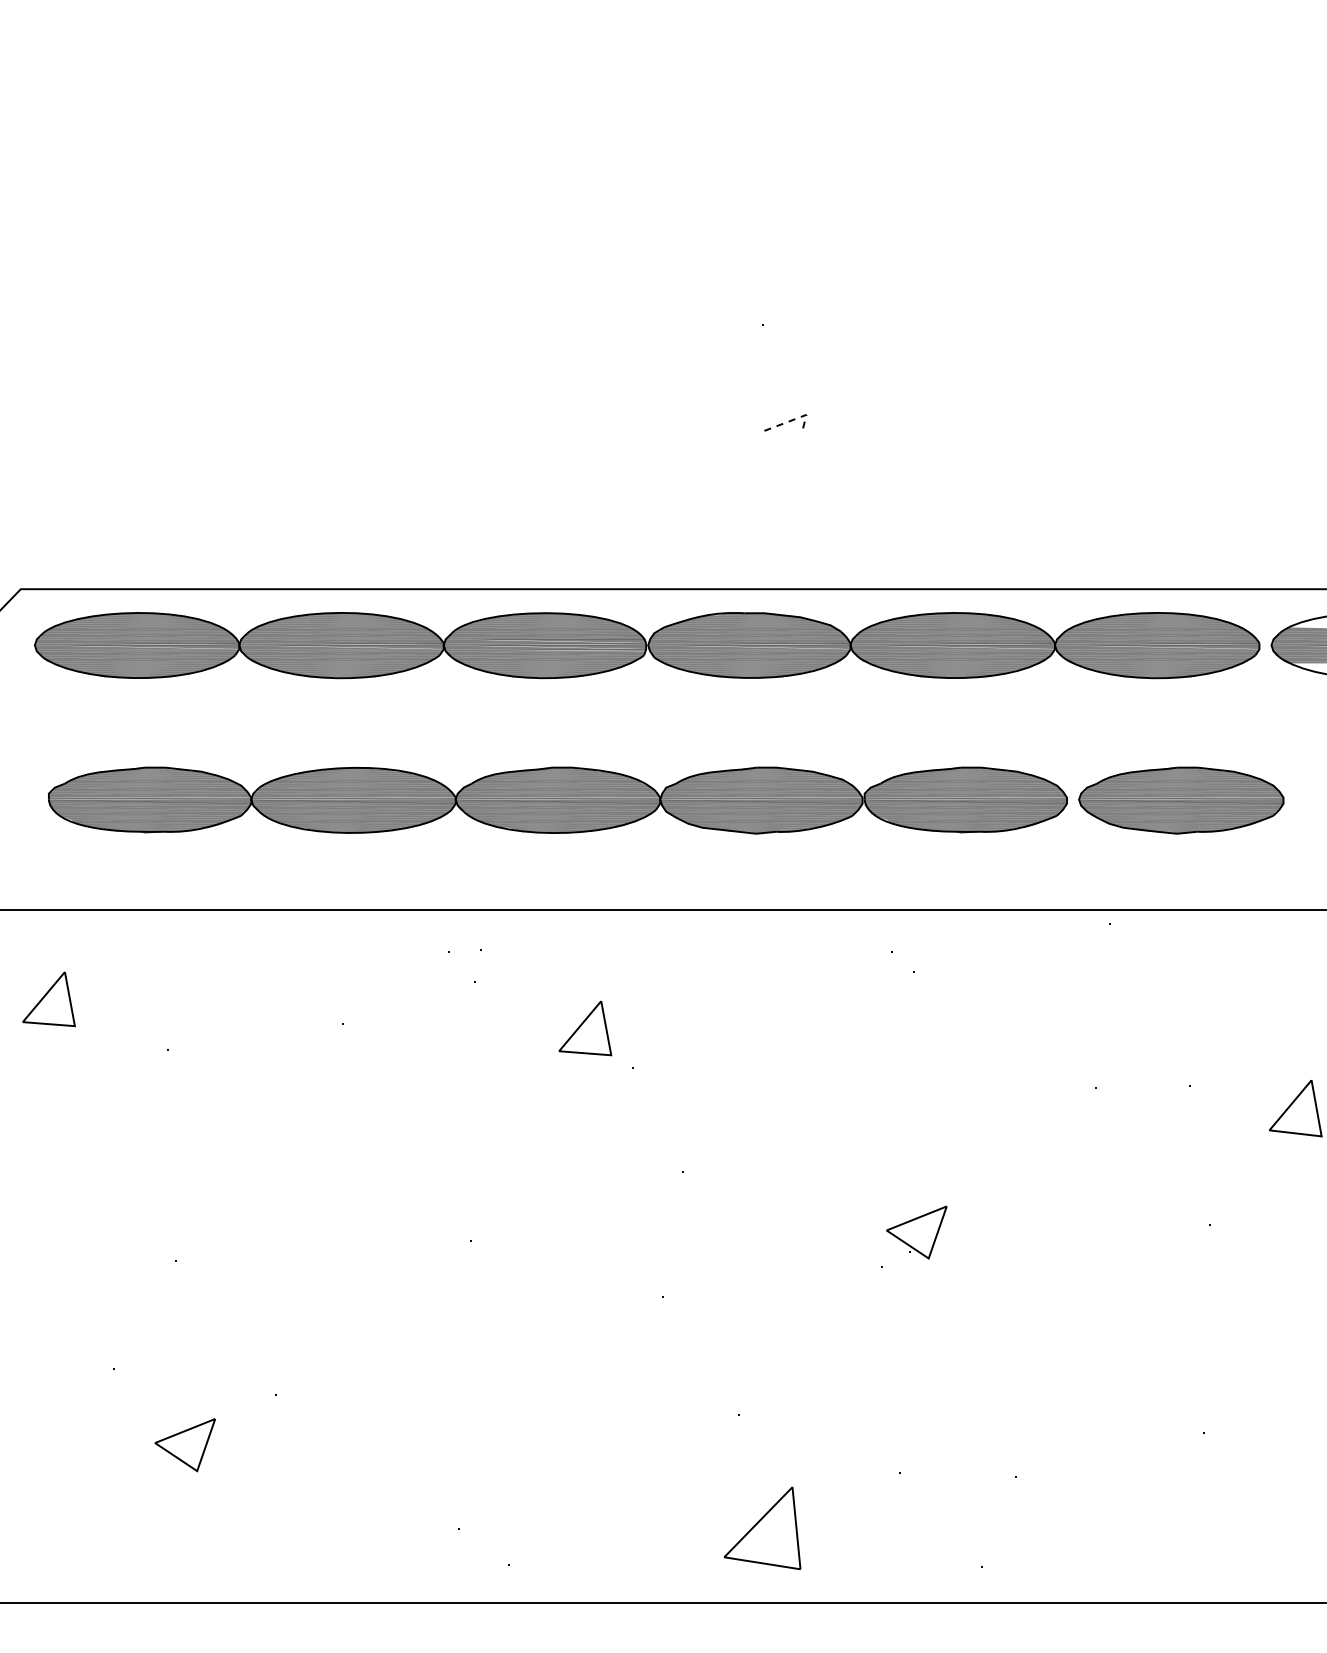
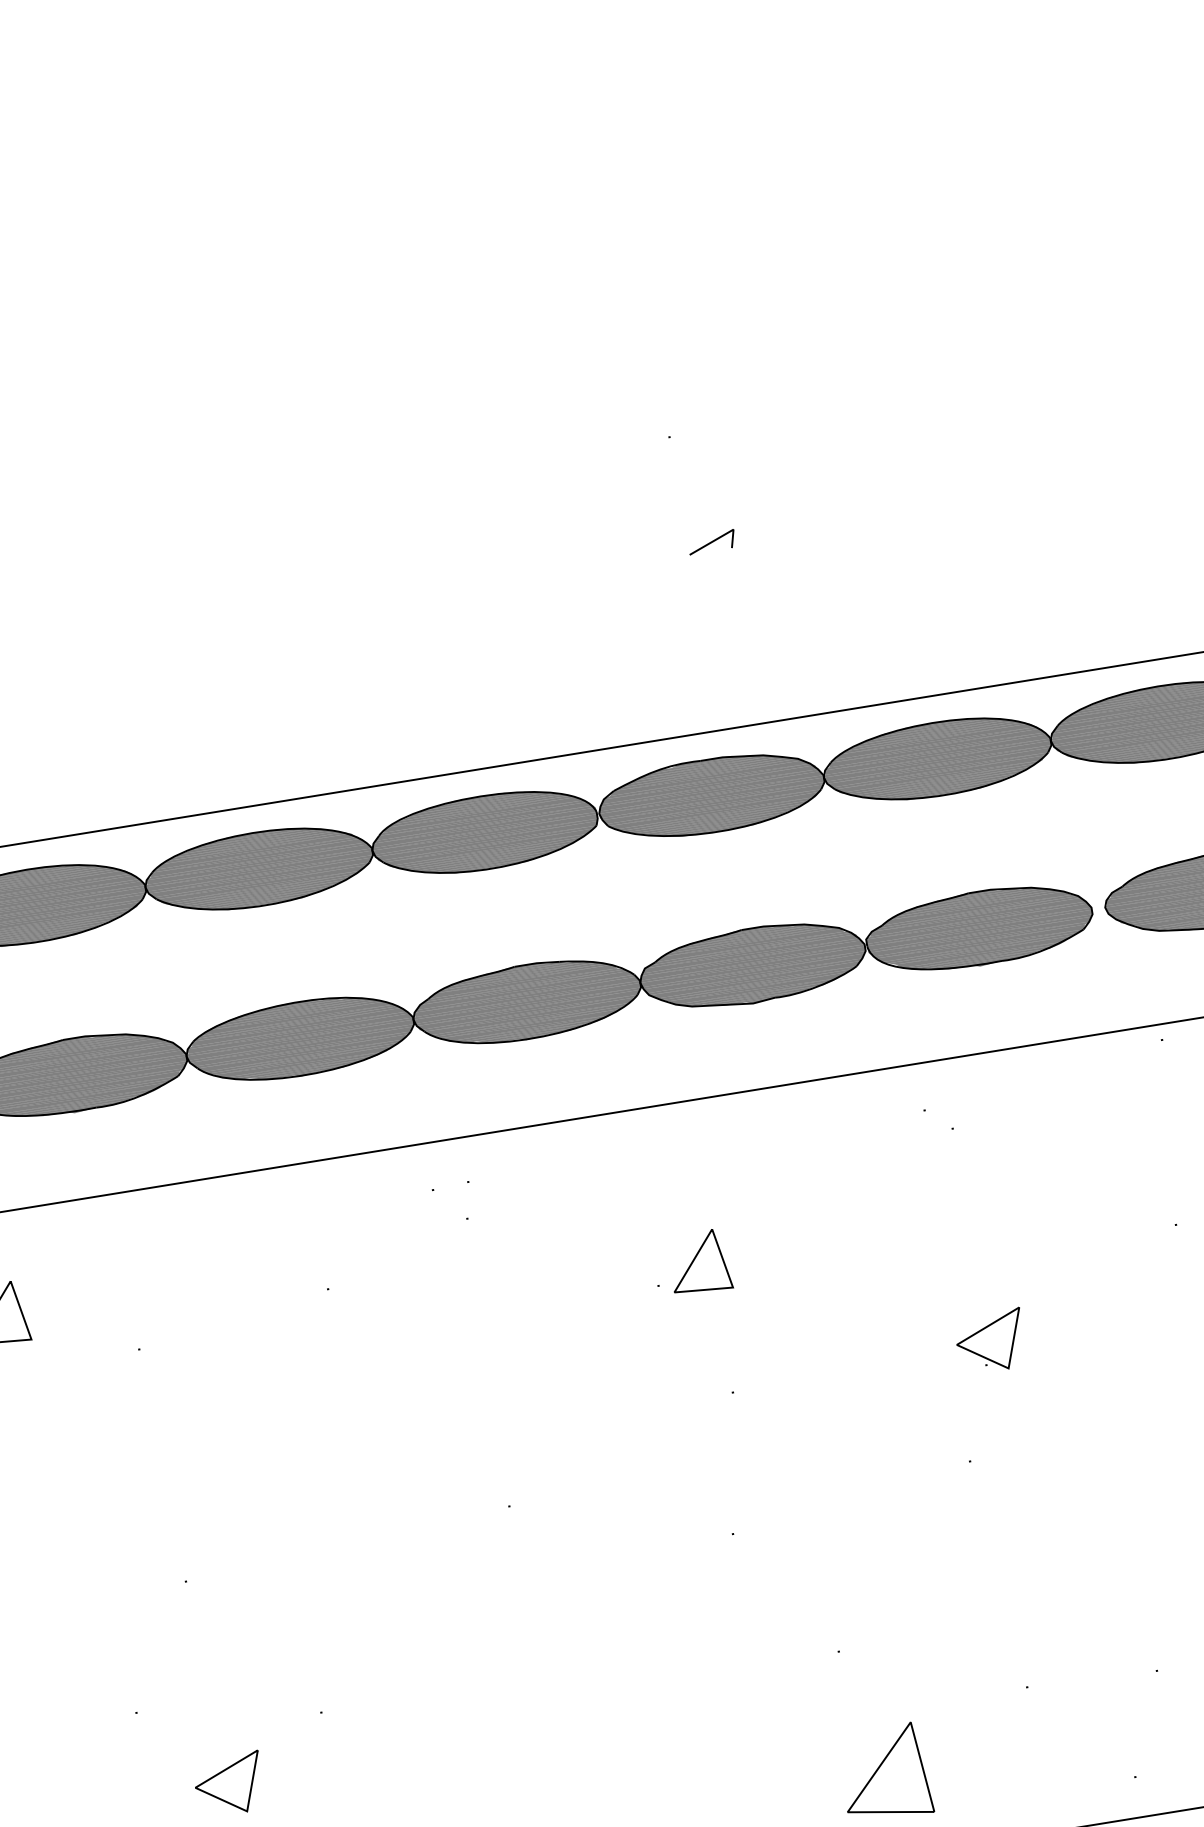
line: (793, 419) -> (719, 537), dashed -> solid
part: (585, 1028) -> (699, 1262), moved
part: (916, 1232) -> (990, 1341), moved

